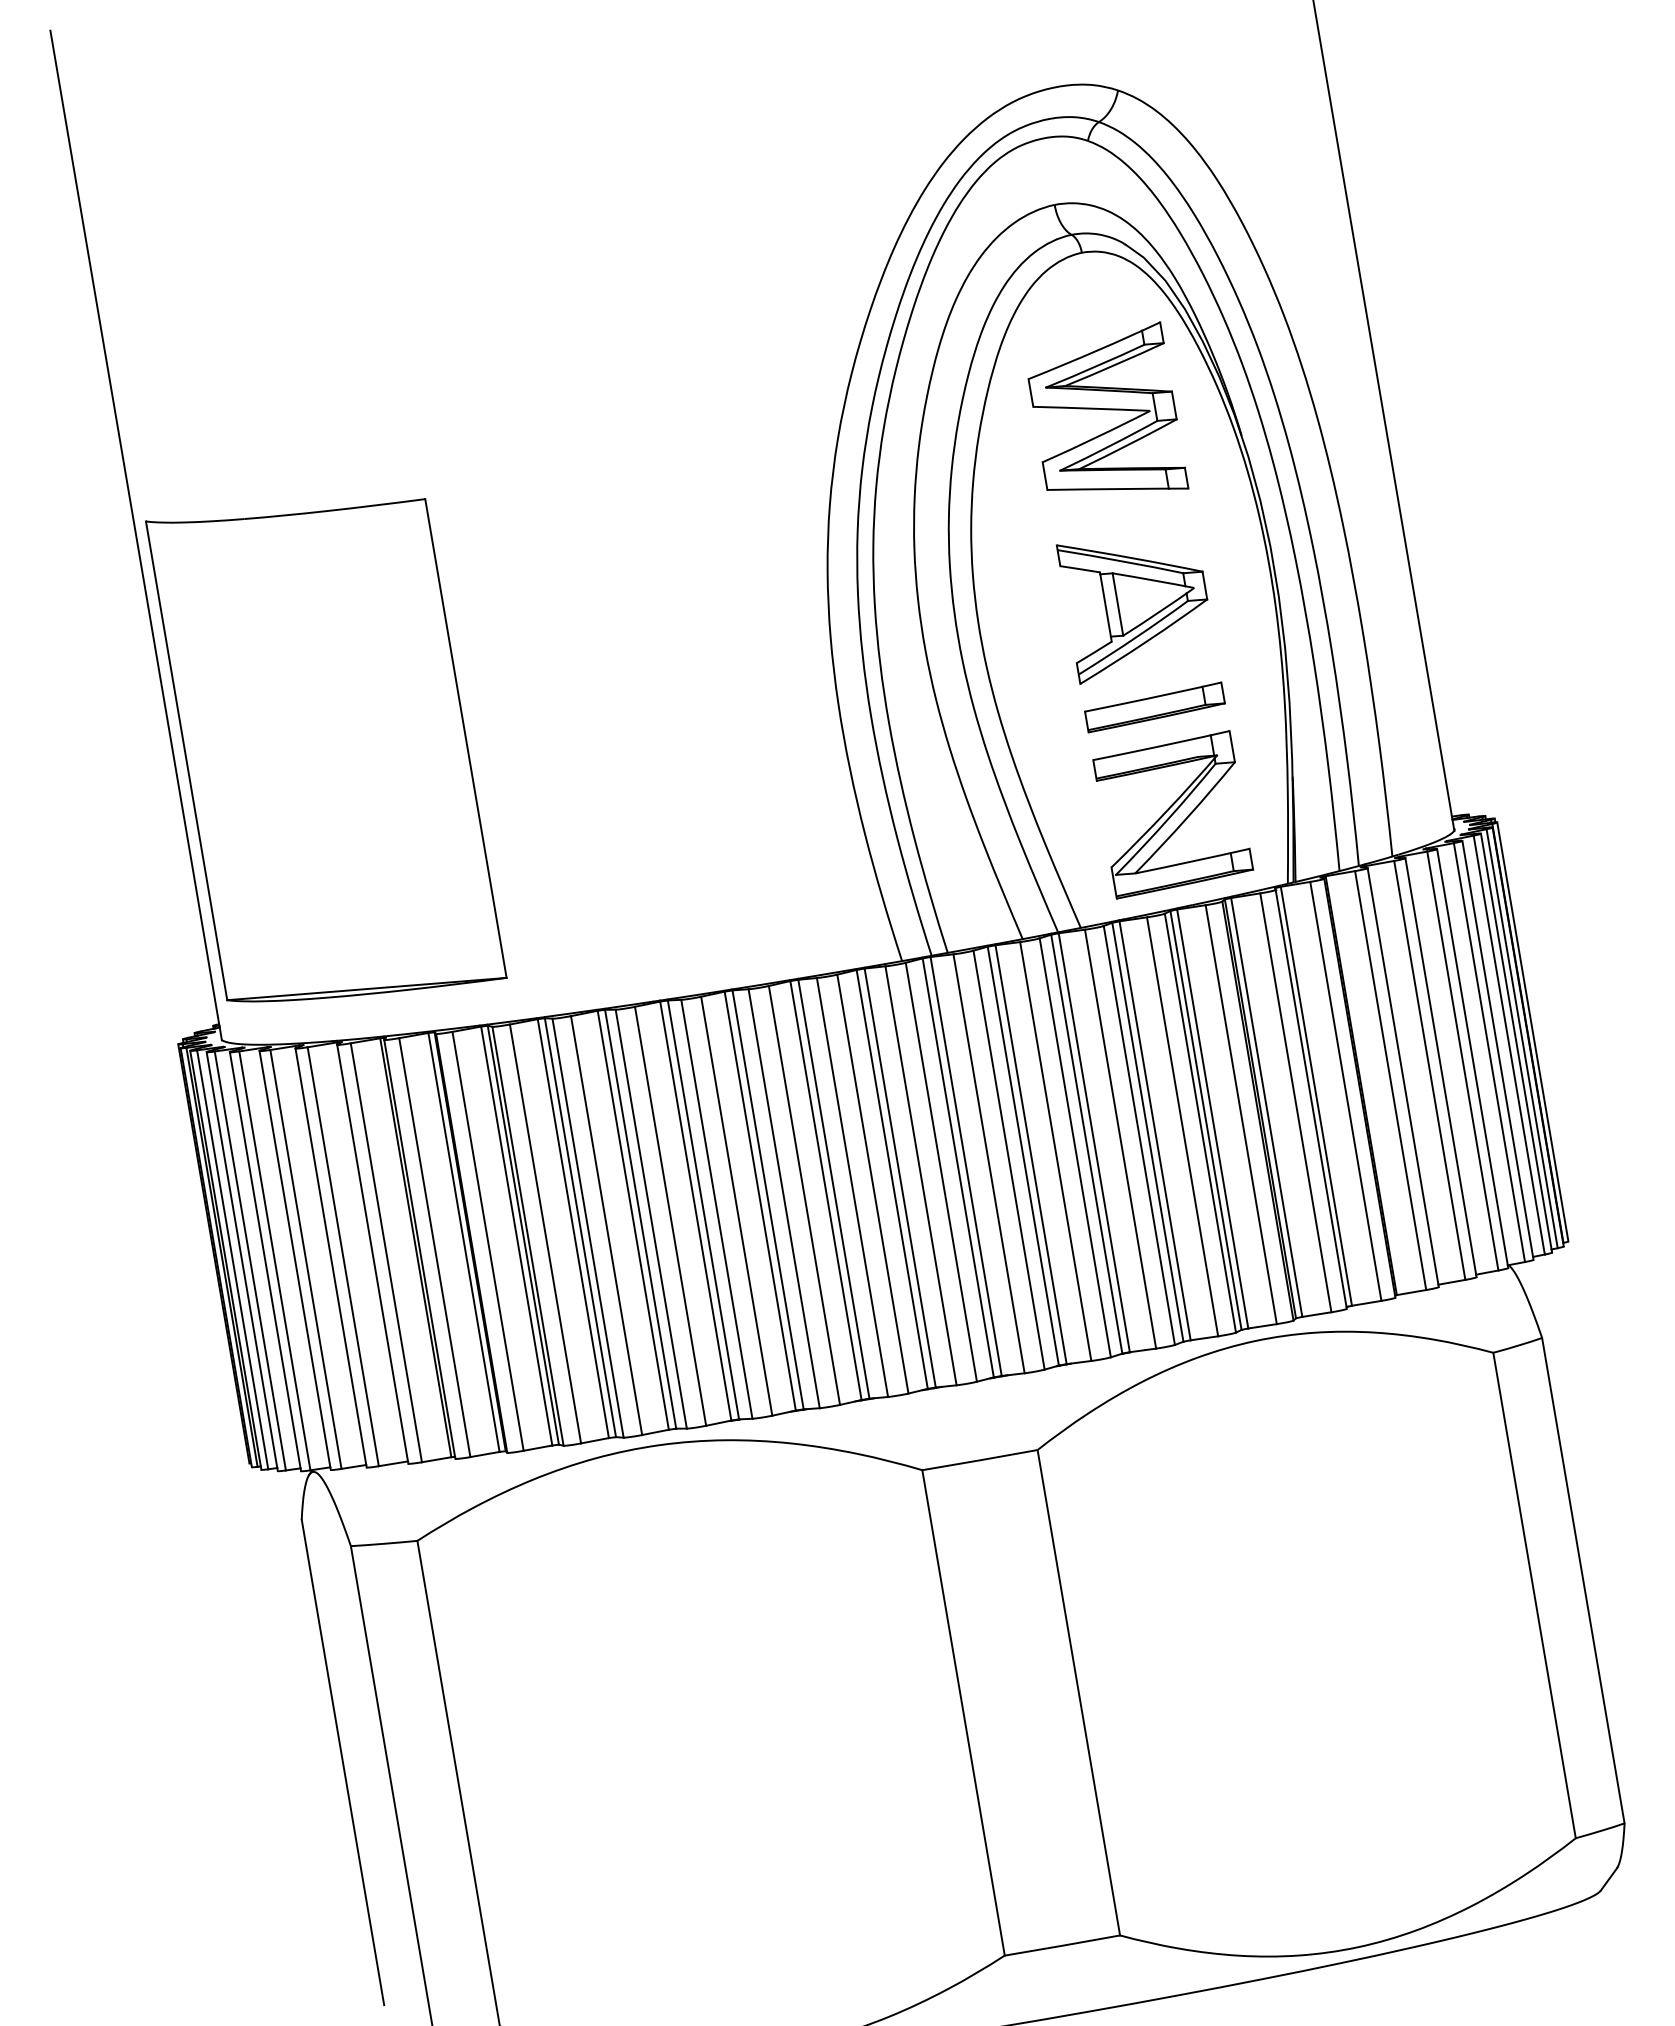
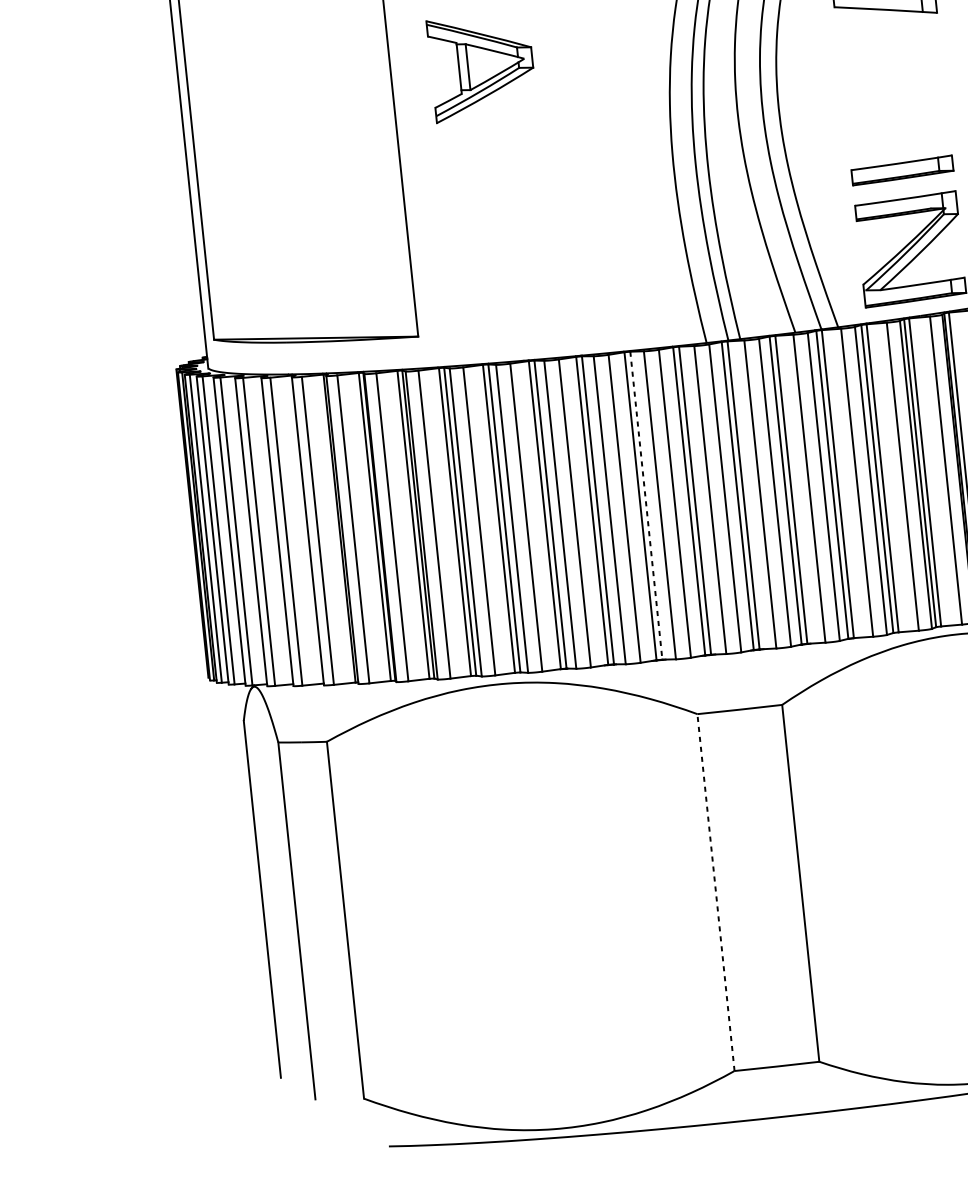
part: (1131, 614) -> (477, 75), moved
line: (834, 1189) -> (646, 505), solid -> dashed
line: (963, 1712) -> (715, 892), solid -> dashed

